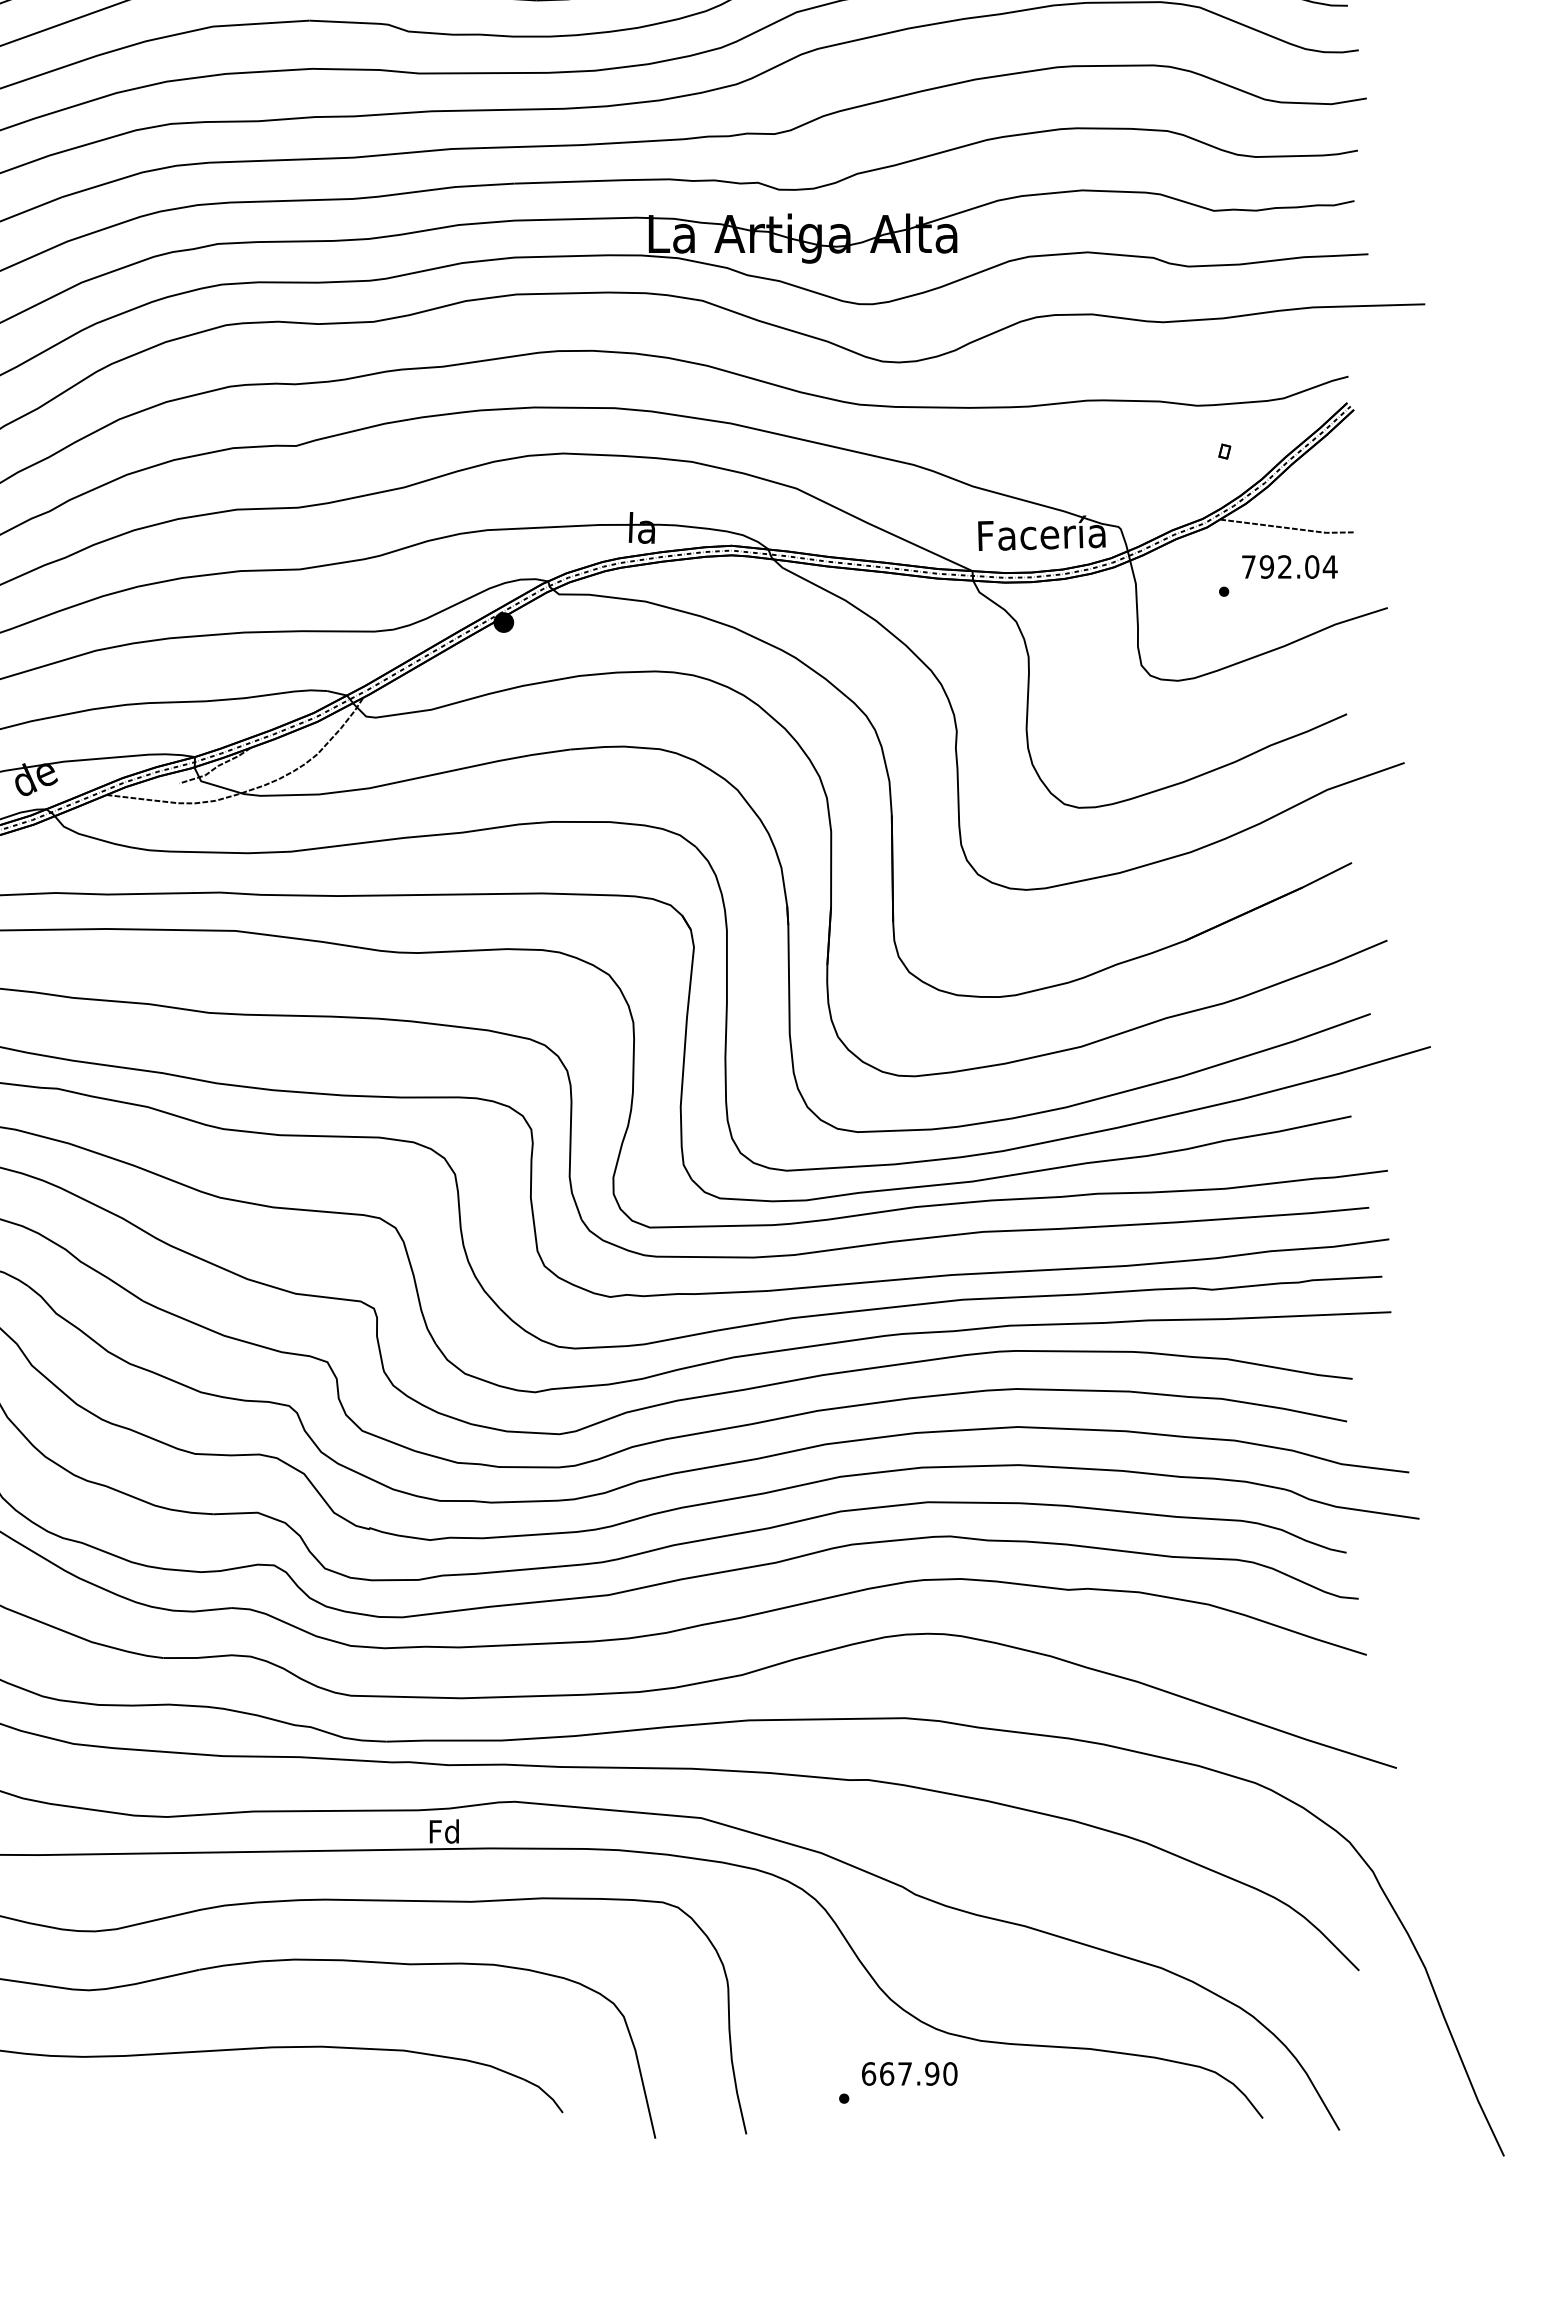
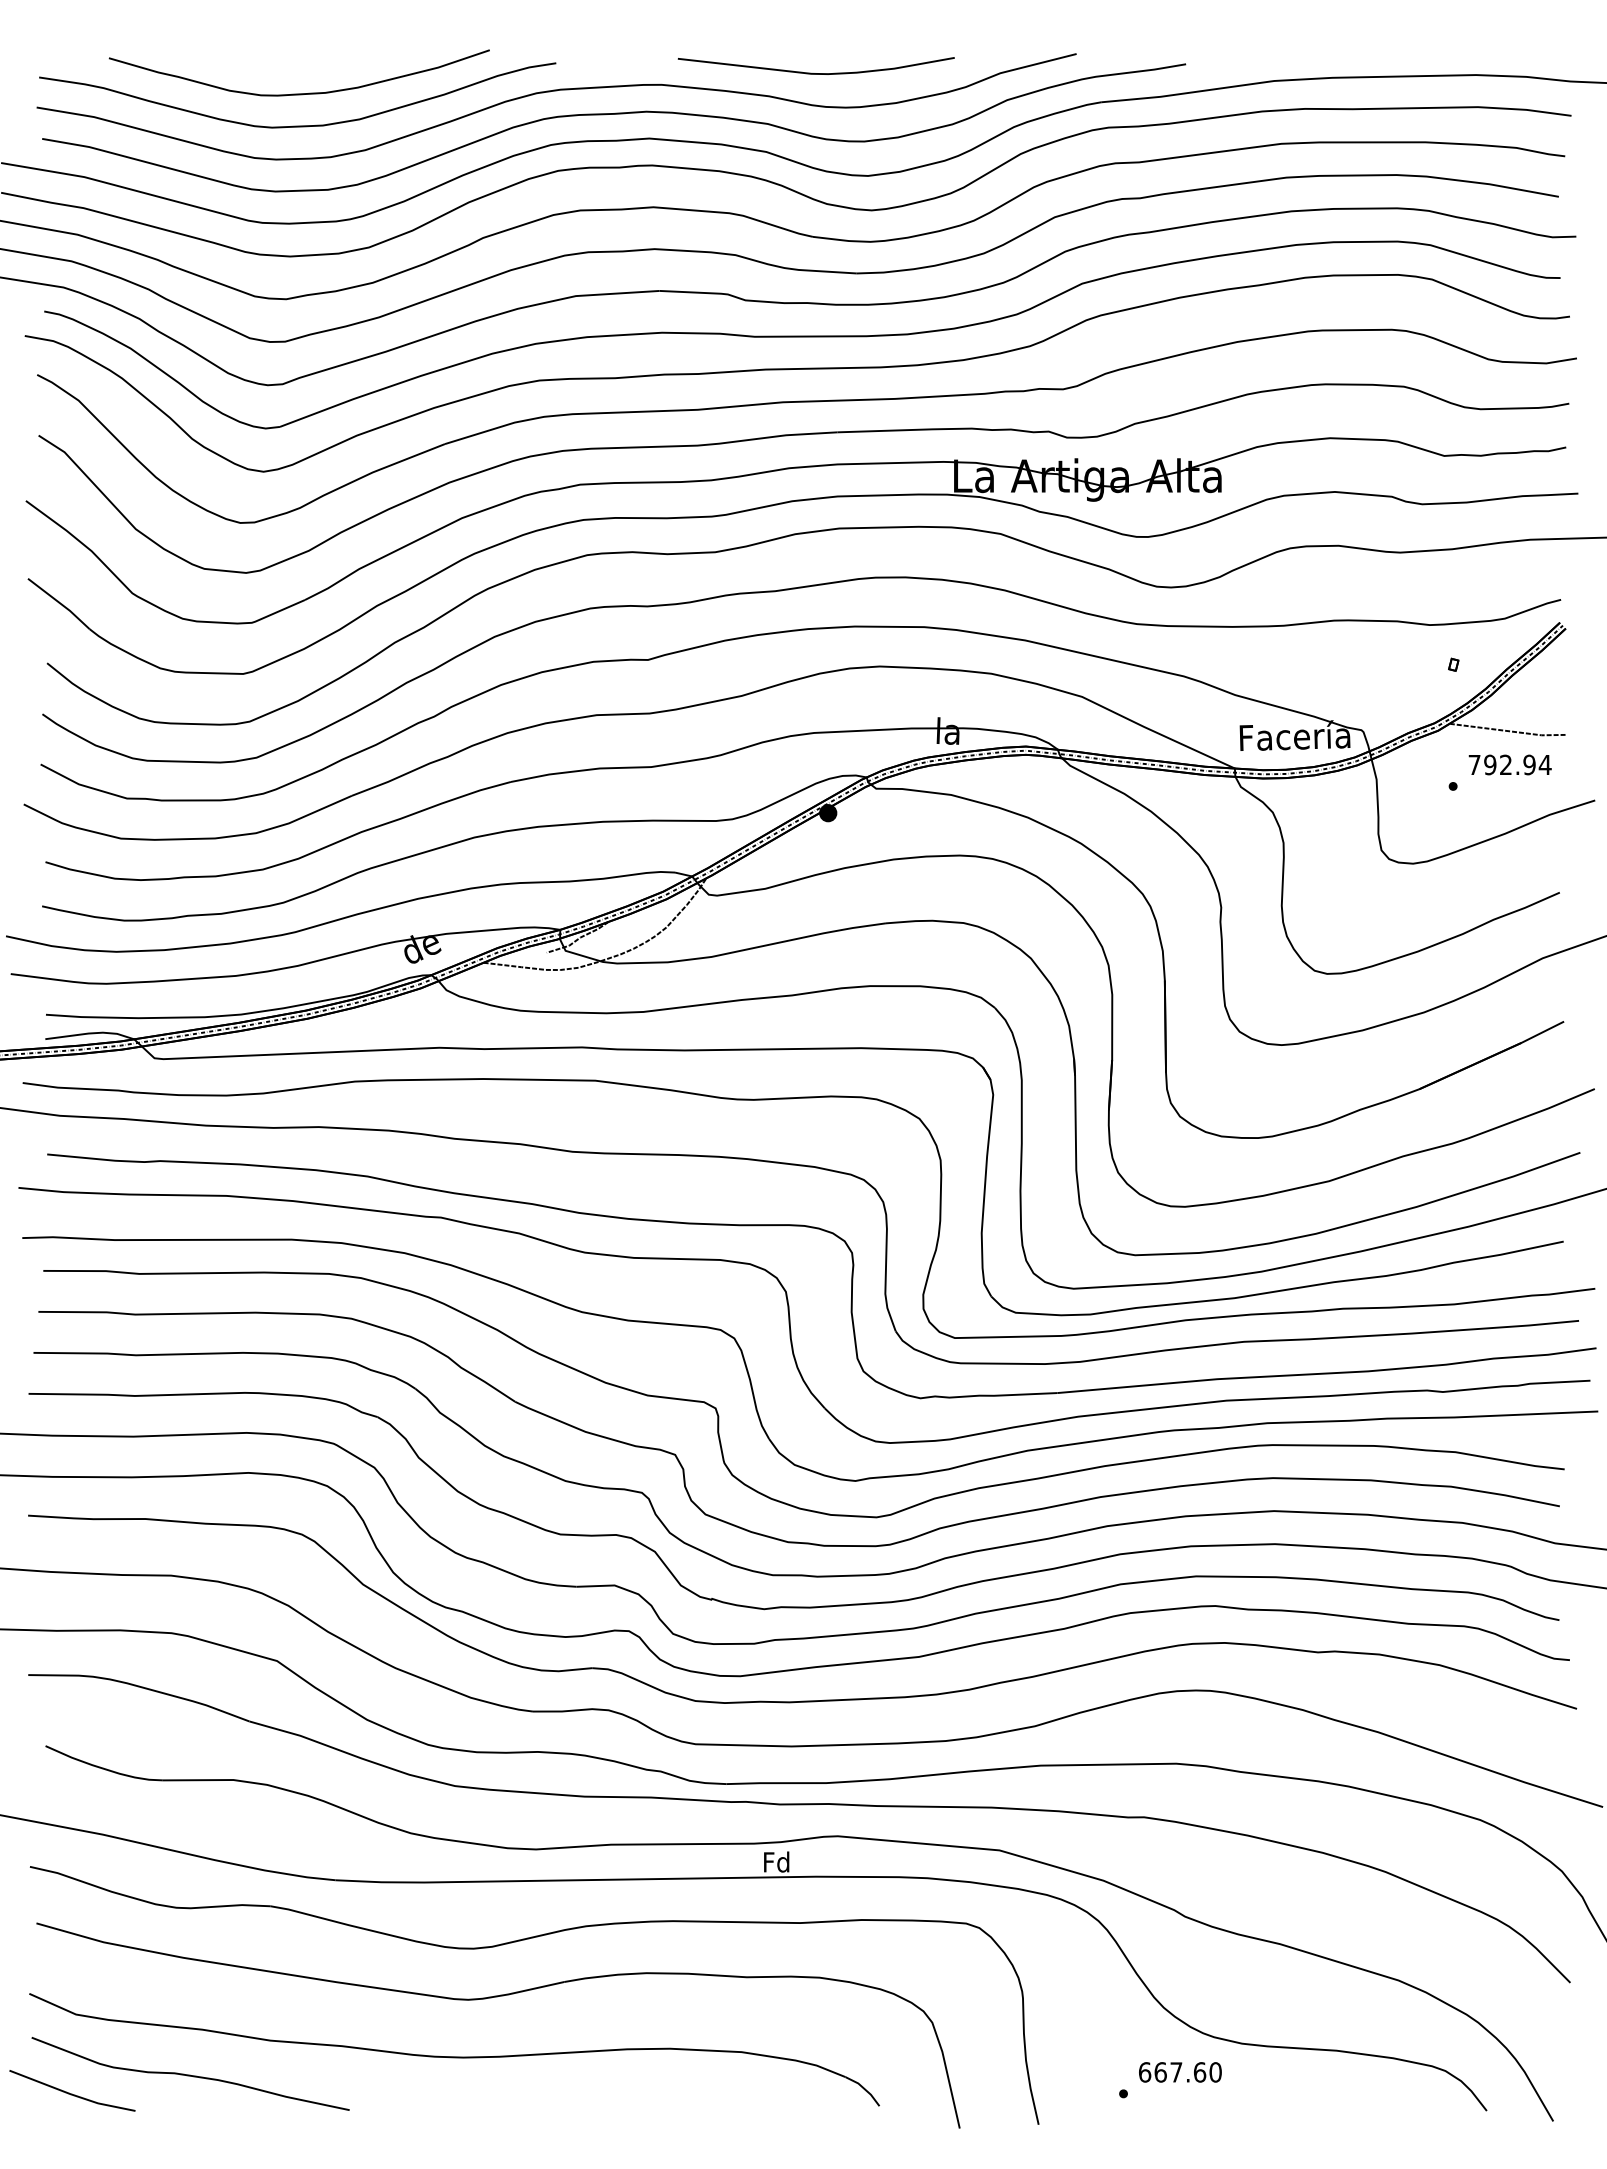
text: (1312, 567) -> (1529, 765), 792.04 -> 792.94
text: (931, 2074) -> (1199, 2072), 667.90 -> 667.60

